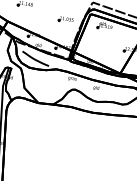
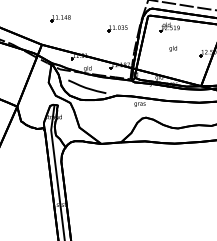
text: (95, 87) -> (172, 48), moved

